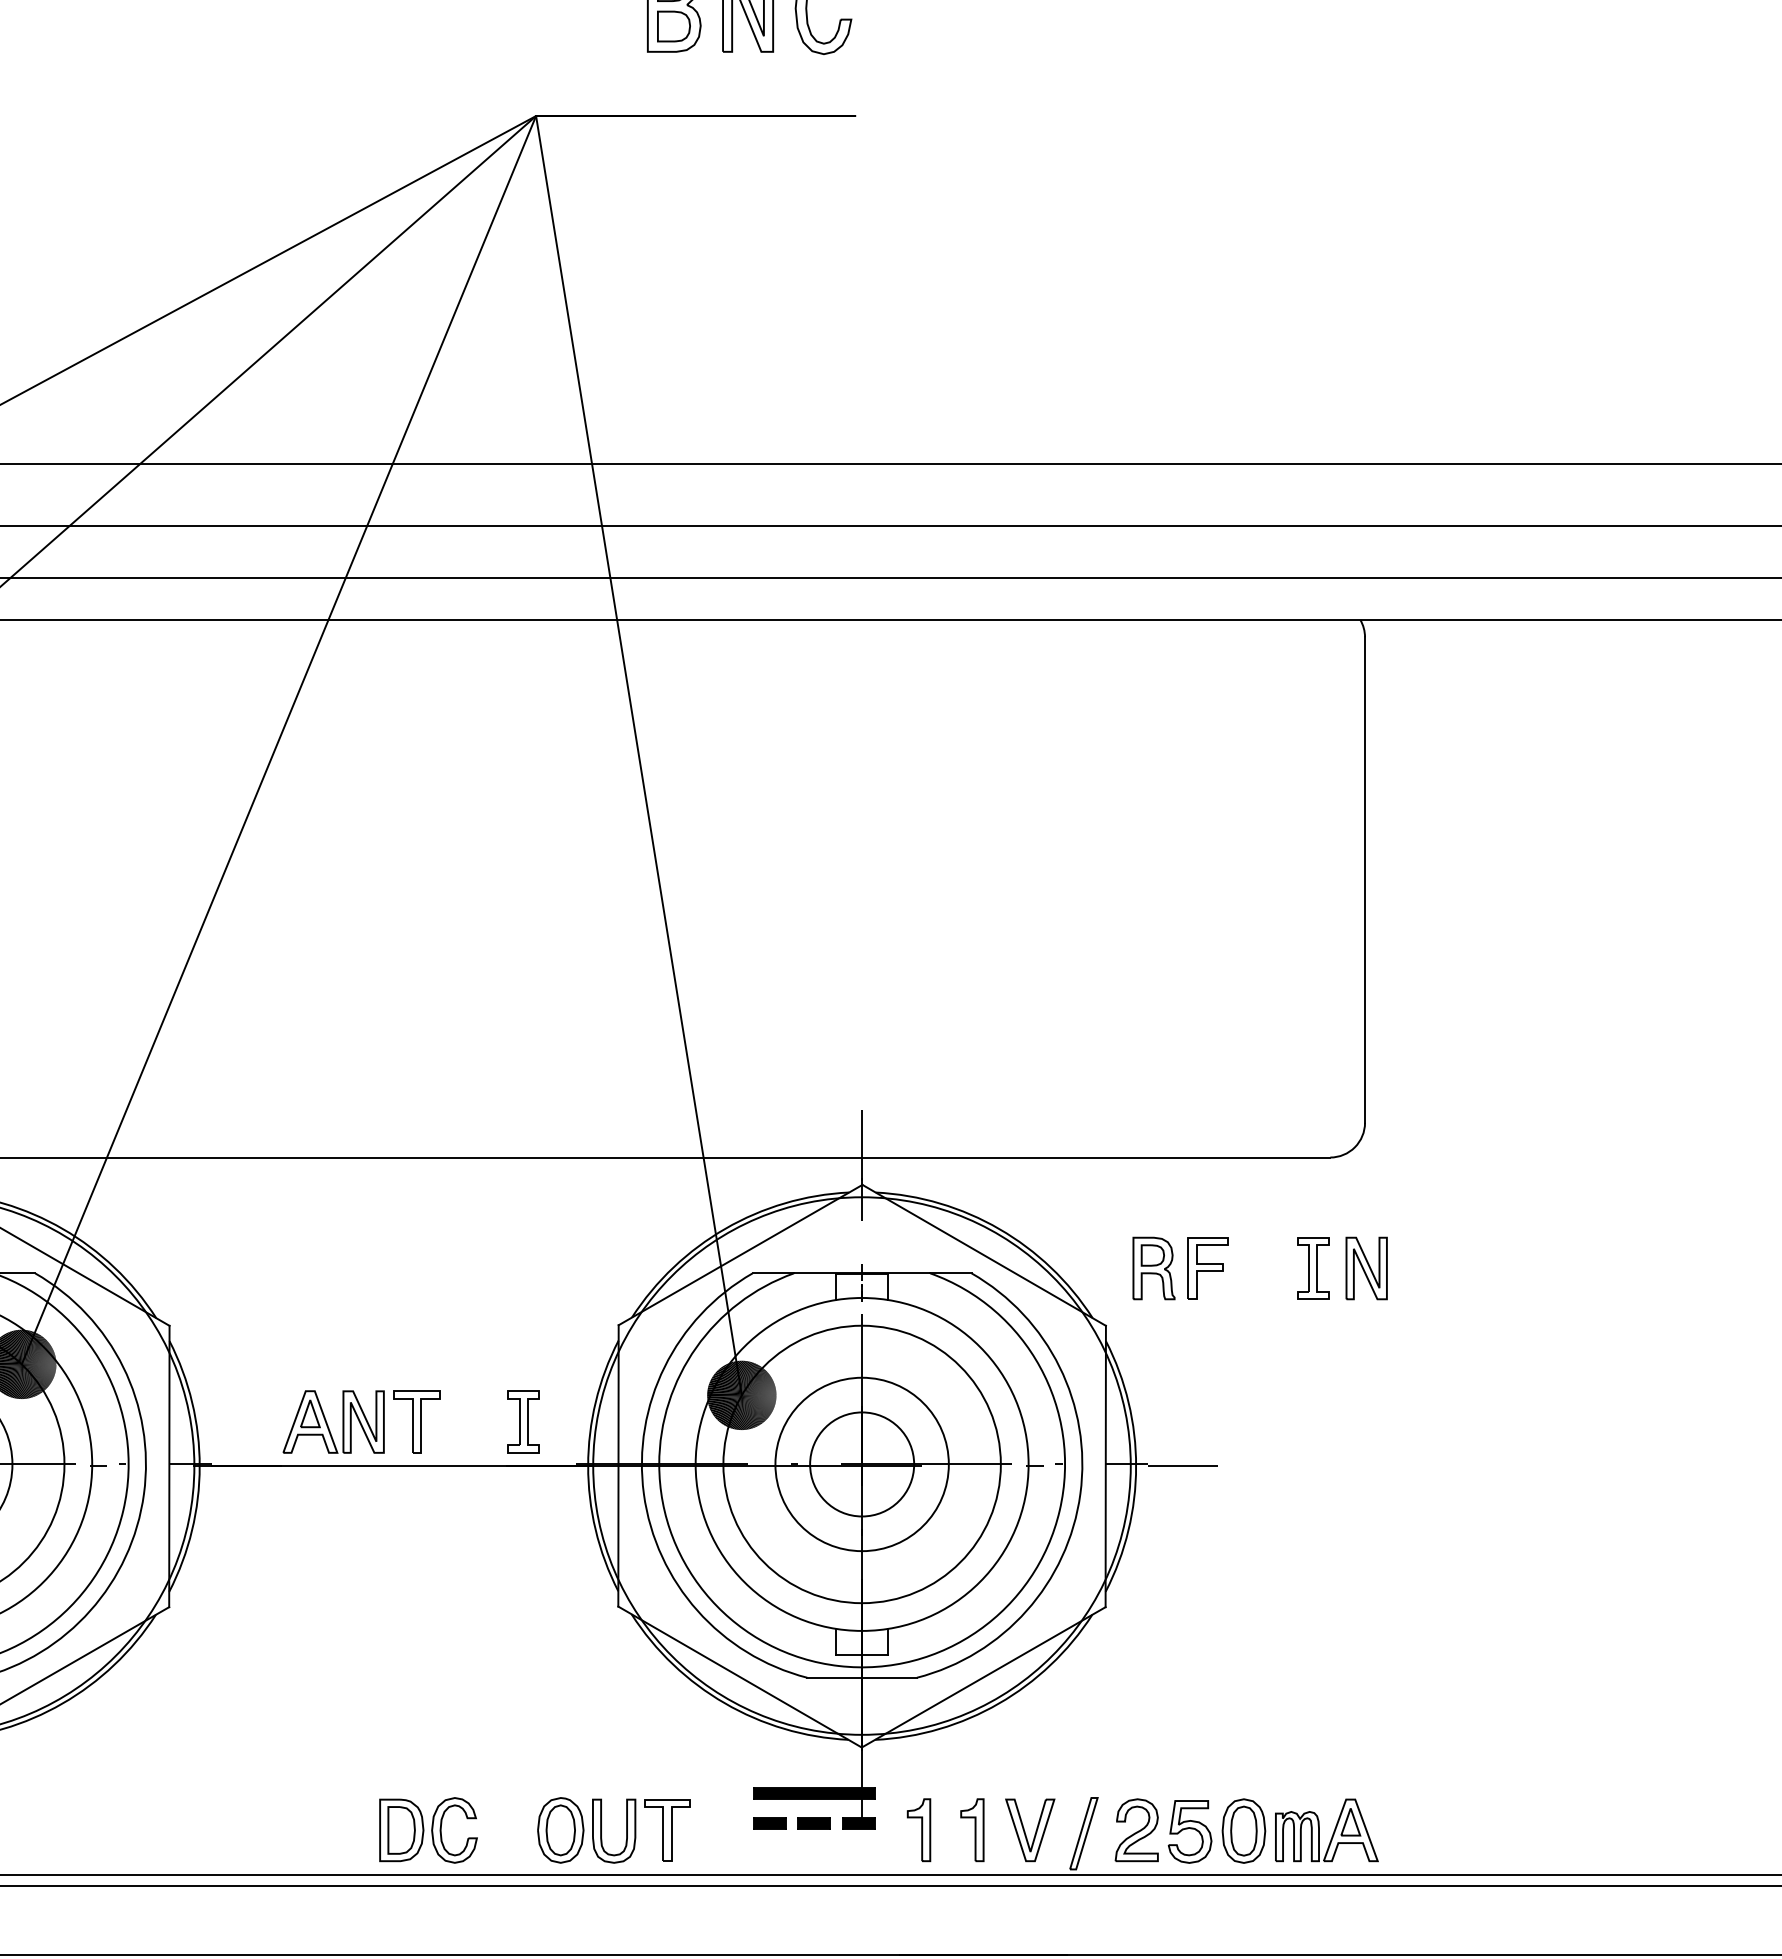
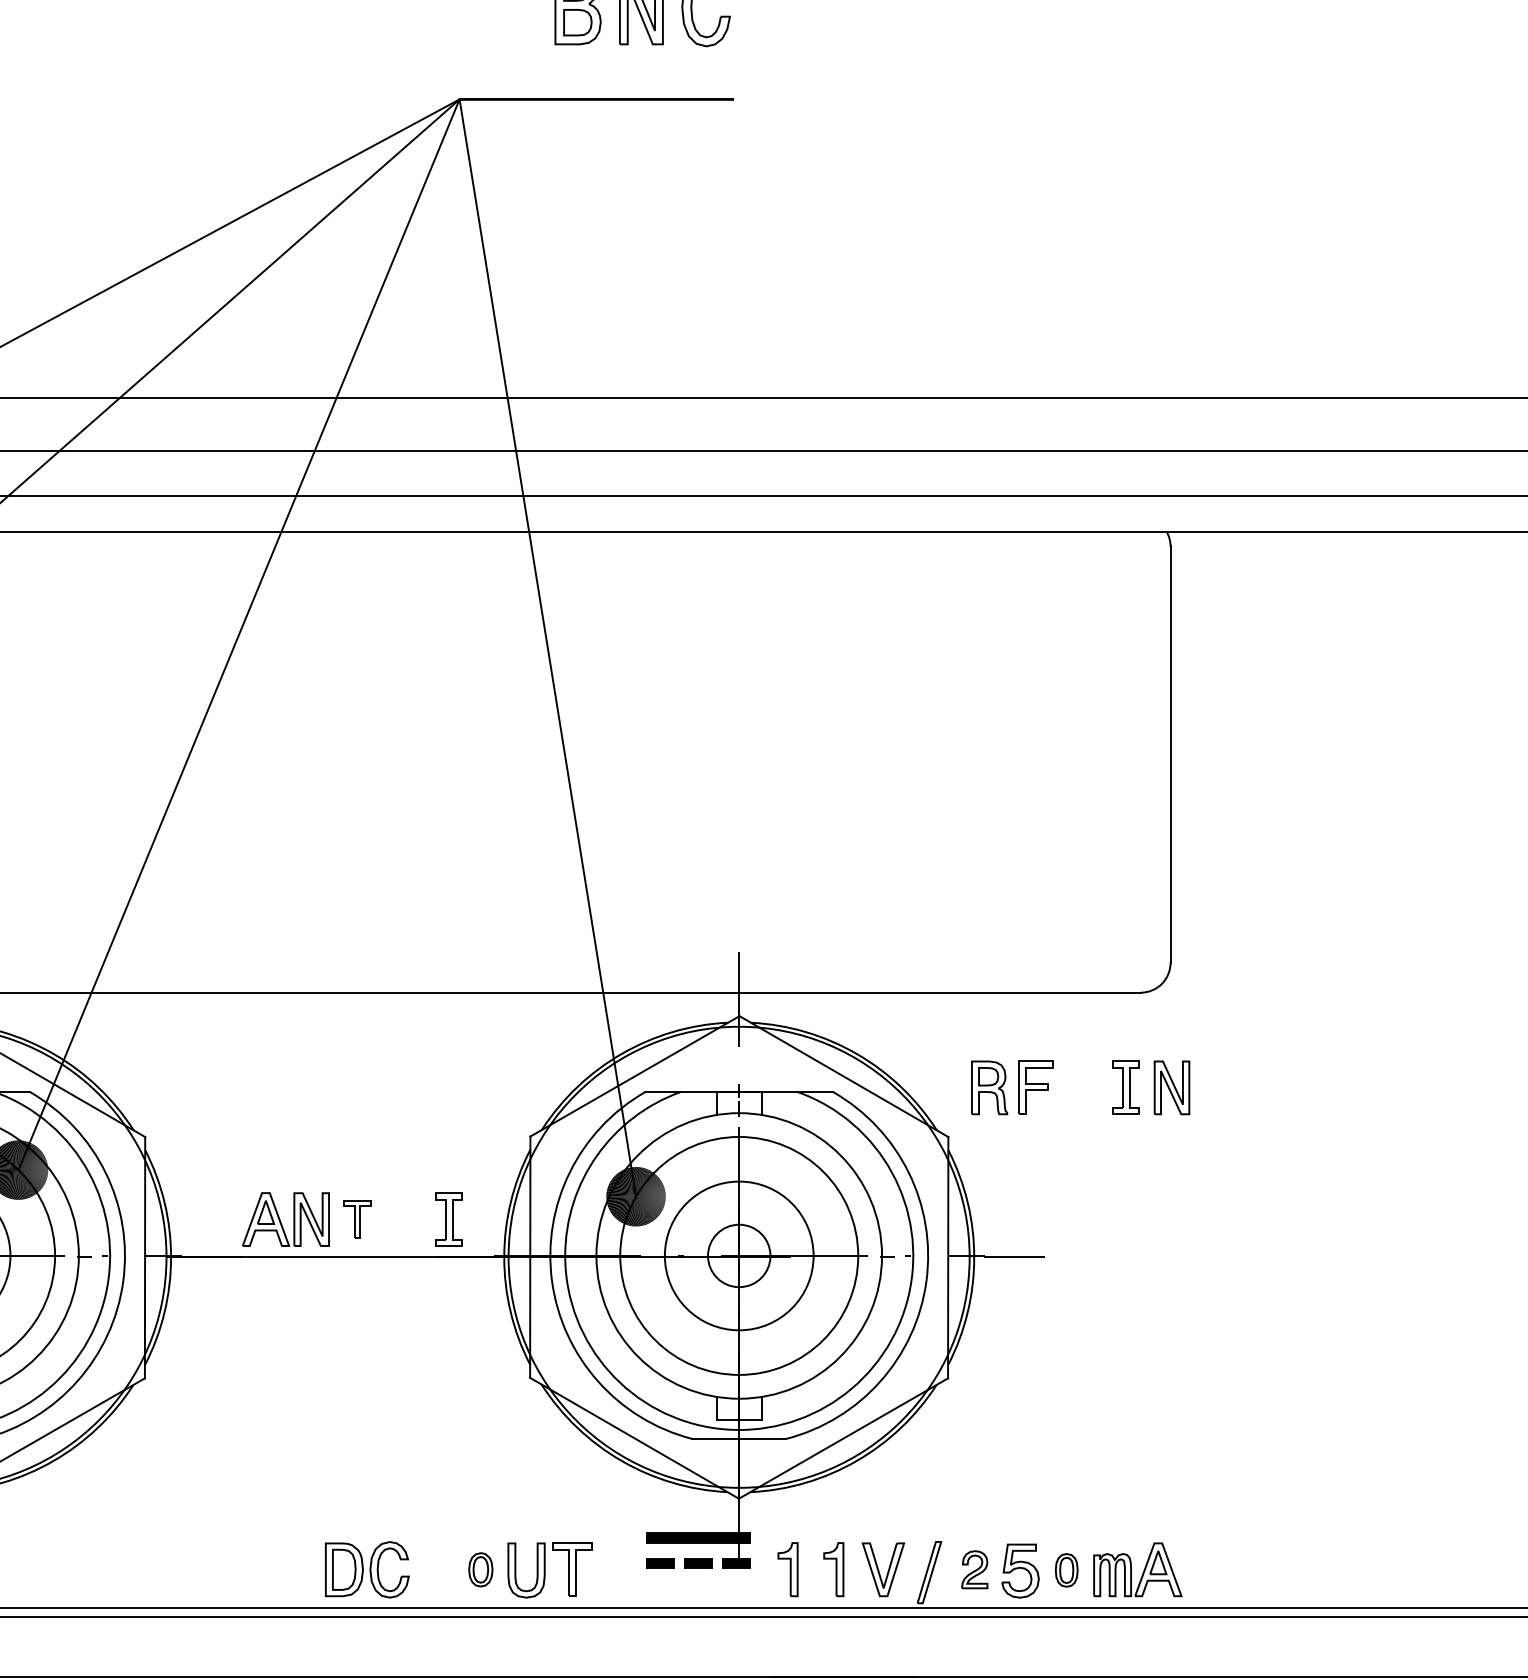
part: (416, 1421) -> (357, 1219), size x0.7
circle: (862, 1464) -> (739, 1255), size x0.7
part: (560, 1830) -> (480, 1569), size x0.6
part: (1136, 1830) -> (974, 1569), size x0.7
part: (1243, 1830) -> (1066, 1569), size x0.6

